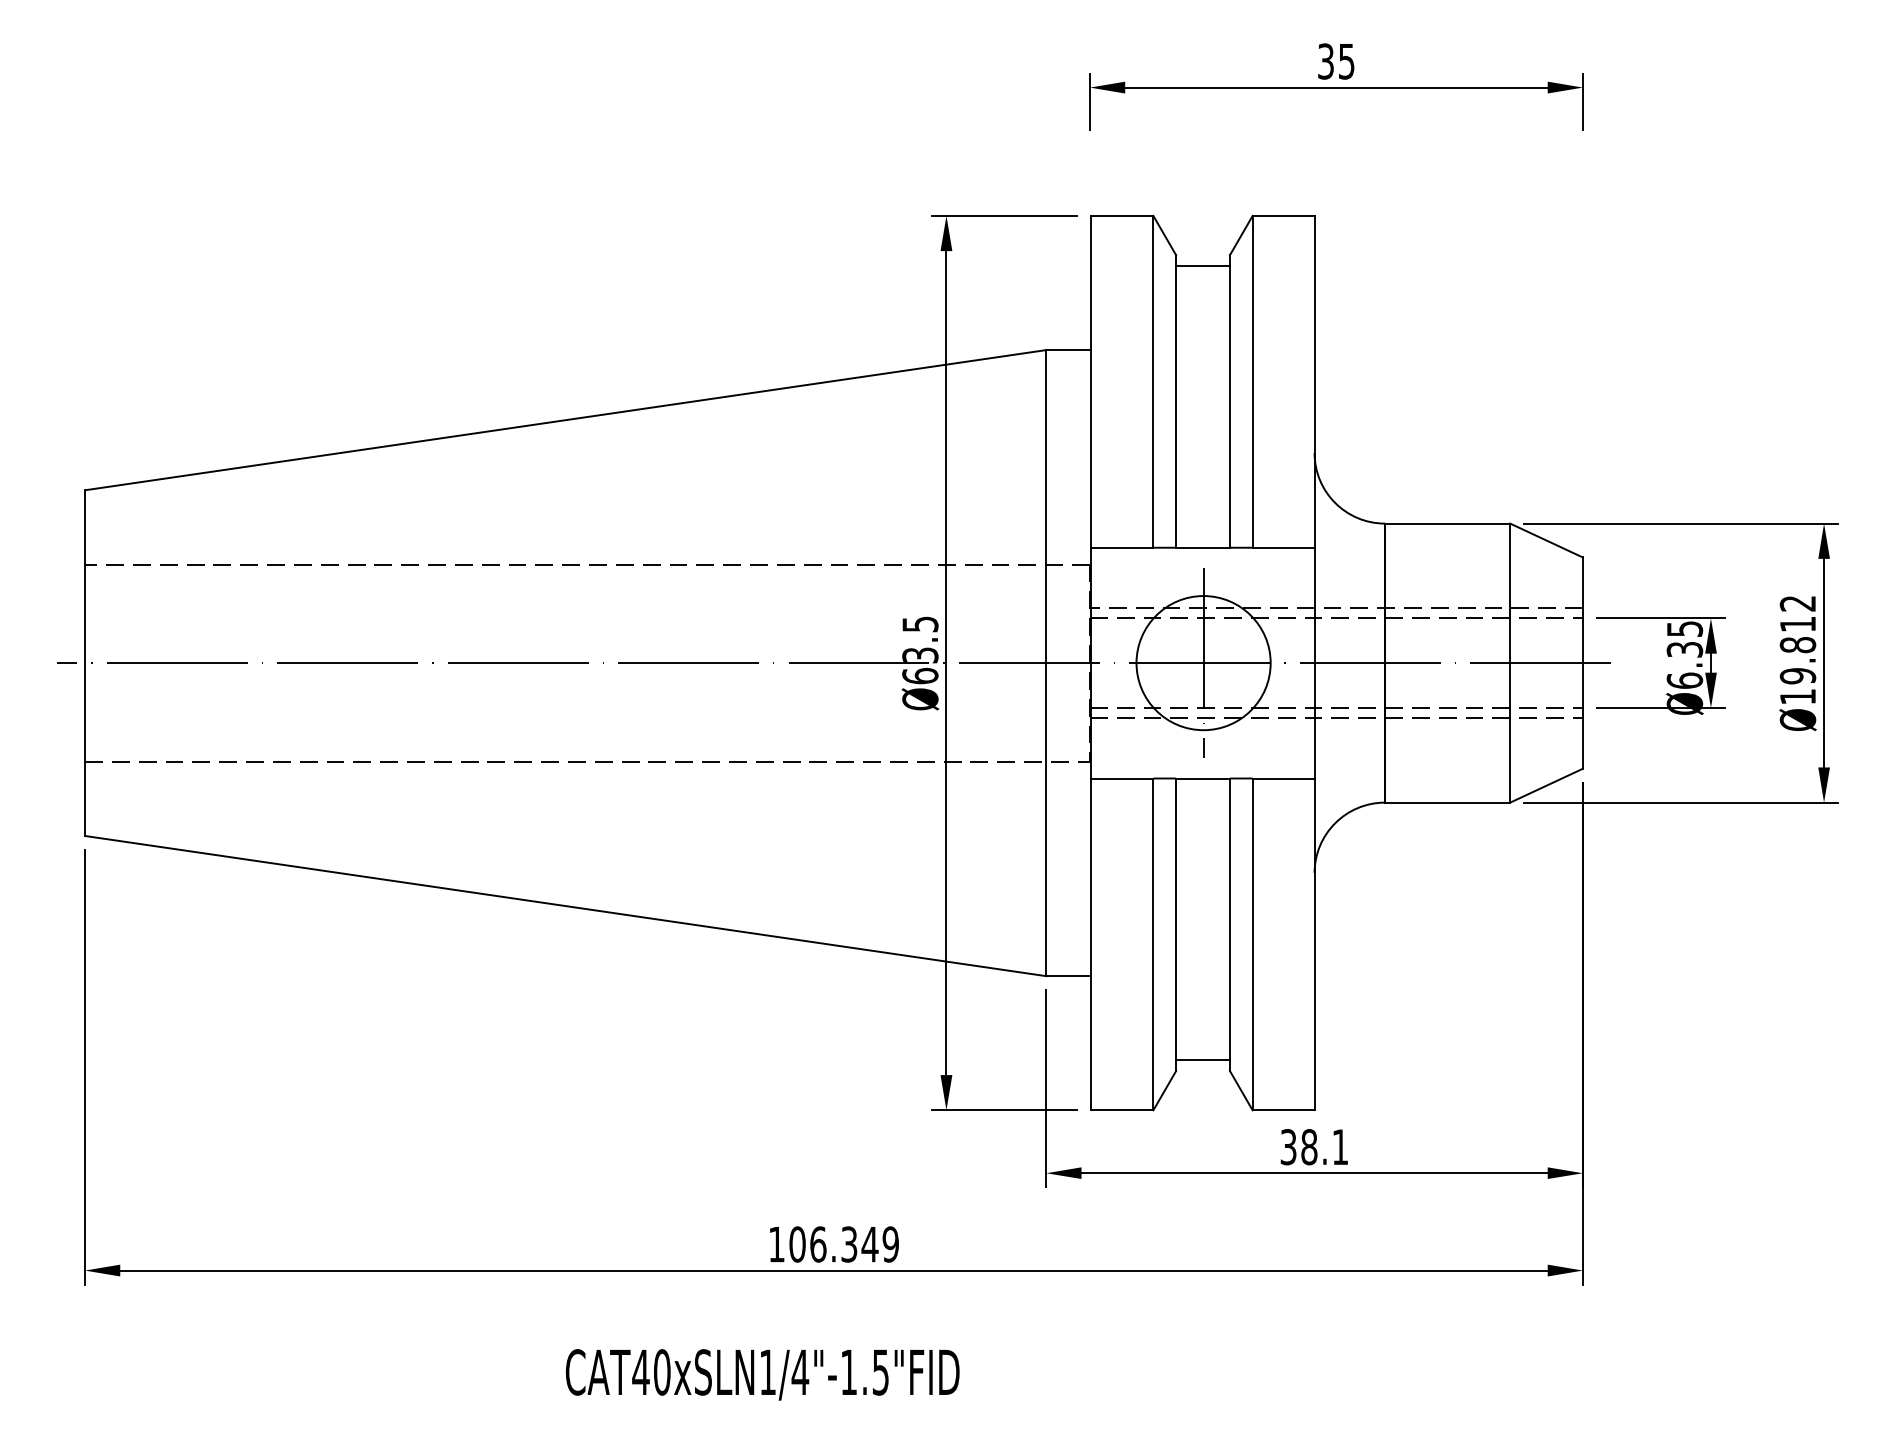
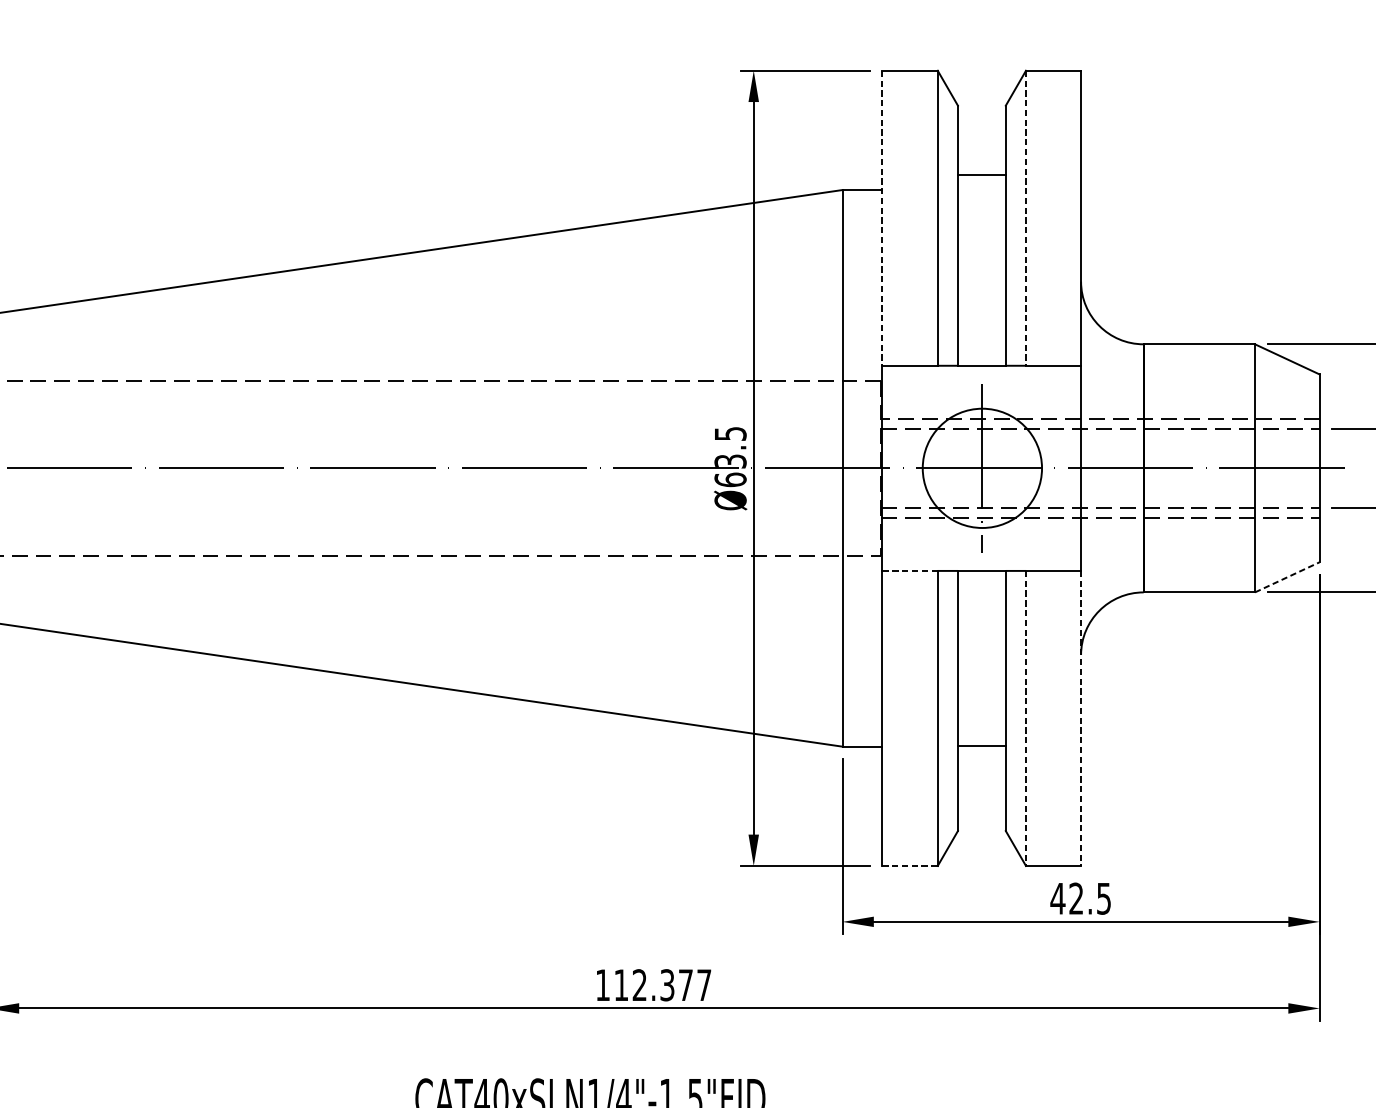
line: (1202, 266) -> (981, 175), moved
line: (1090, 381) -> (881, 217), solid -> dashed
line: (1252, 381) -> (1025, 217), solid -> dashed
line: (1121, 778) -> (909, 570), solid -> dashed
line: (1547, 785) -> (1288, 577), solid -> dashed
line: (1252, 944) -> (1025, 718), solid -> dashed
line: (1314, 944) -> (1080, 718), solid -> dashed
line: (1202, 1060) -> (981, 746), moved
line: (1122, 1110) -> (910, 866), solid -> dashed
text: (1313, 1147) -> (1080, 899), 38.1 -> 42.5
text: (843, 1244) -> (662, 985), 106.349 -> 112.377

